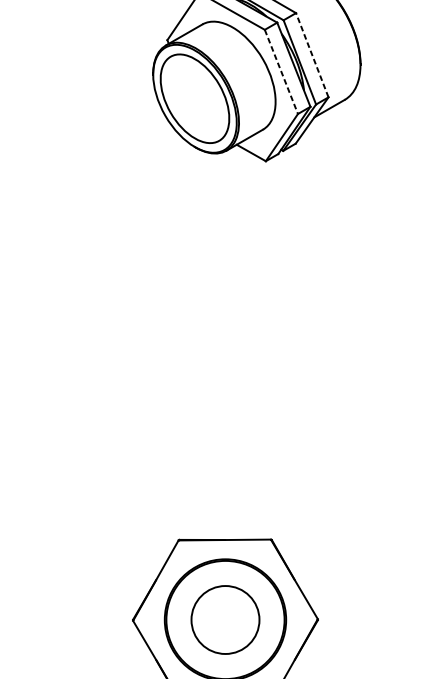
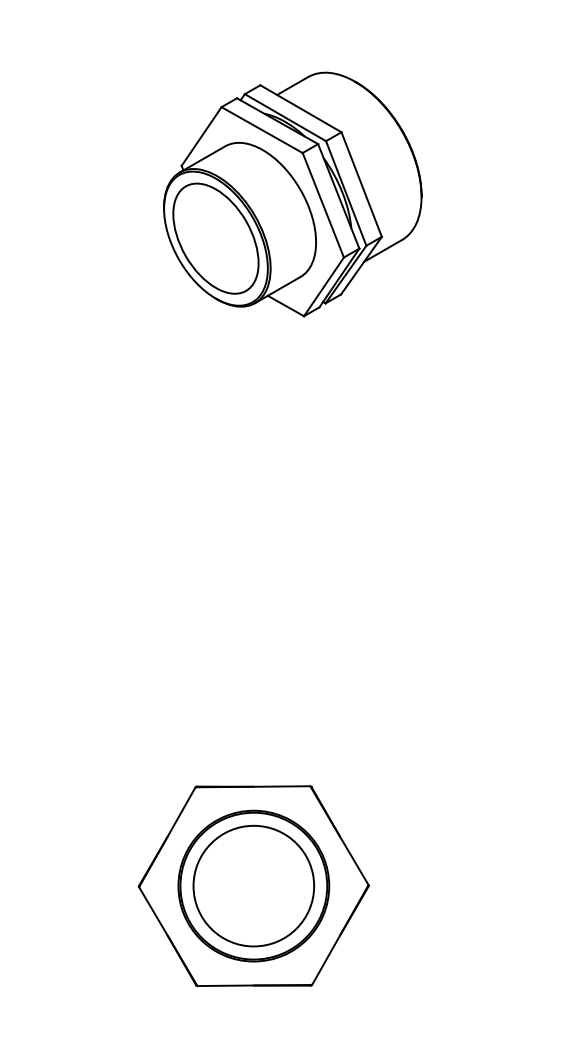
line: (312, 55) -> (361, 184), dashed -> solid
line: (281, 72) -> (323, 205), dashed -> solid
circle: (225, 619) -> (253, 885), size x1.43

